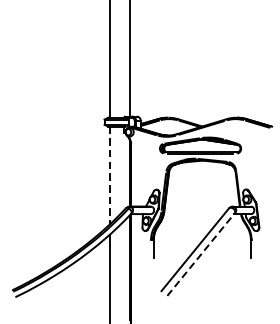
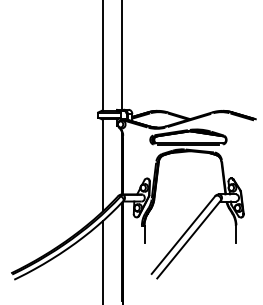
line: (110, 175) -> (103, 165), dashed -> solid
line: (201, 254) -> (189, 239), dashed -> solid

